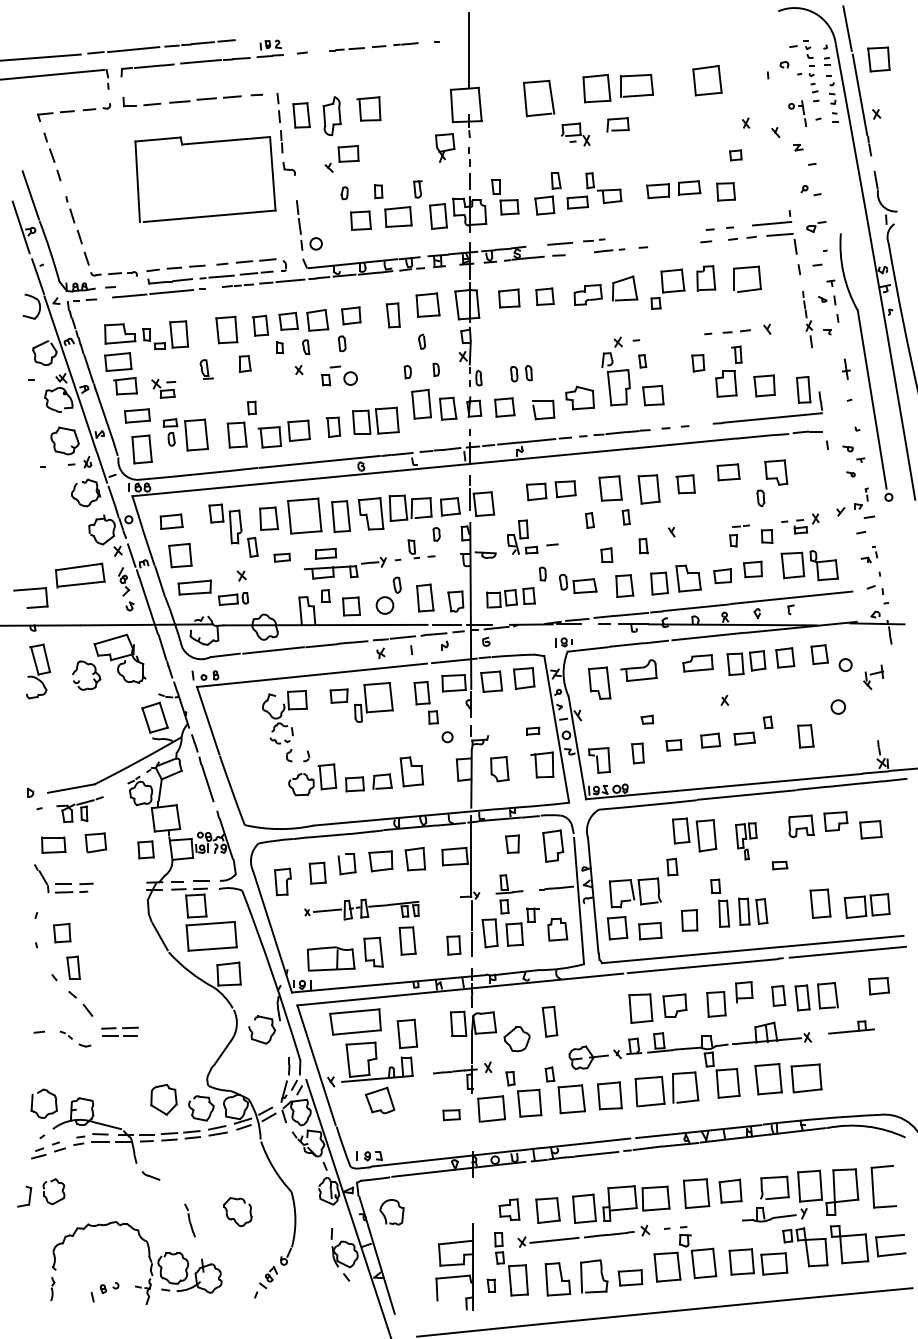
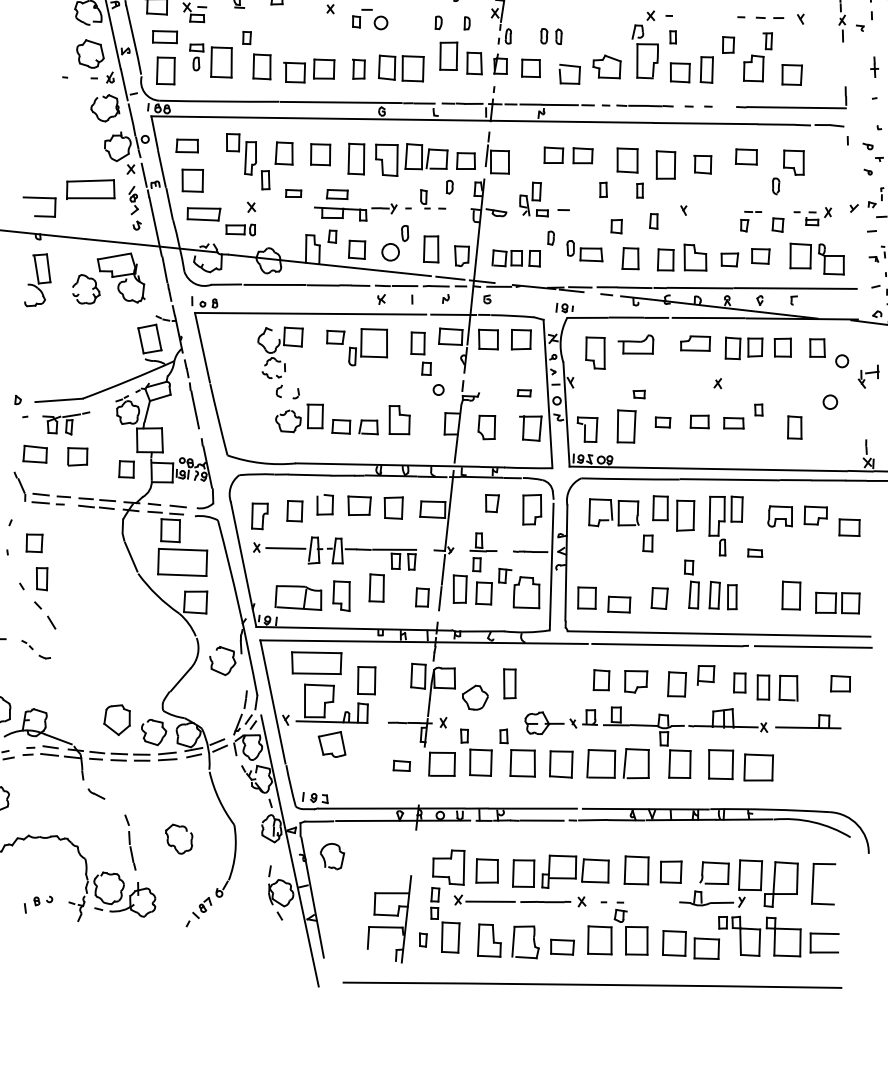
part: (803, 389) -> (706, 69), moved
part: (251, 407) -> (246, 37), moved
part: (304, 515) -> (320, 154), size x0.62
part: (637, 753) -> (625, 426), size x1.67
part: (746, 841) -> (724, 525), size x1.67
part: (634, 892) -> (613, 512), moved
part: (361, 909) -> (334, 551), size x1.43
part: (557, 929) -> (527, 593), size x1.43
part: (640, 1008) -> (601, 680), size x0.71
part: (851, 1027) -> (808, 722), size x1.43
part: (119, 1031) -> (96, 502), moved
part: (509, 1209) -> (449, 866), size x1.67
part: (189, 1220) -> (129, 842), size x1.67

